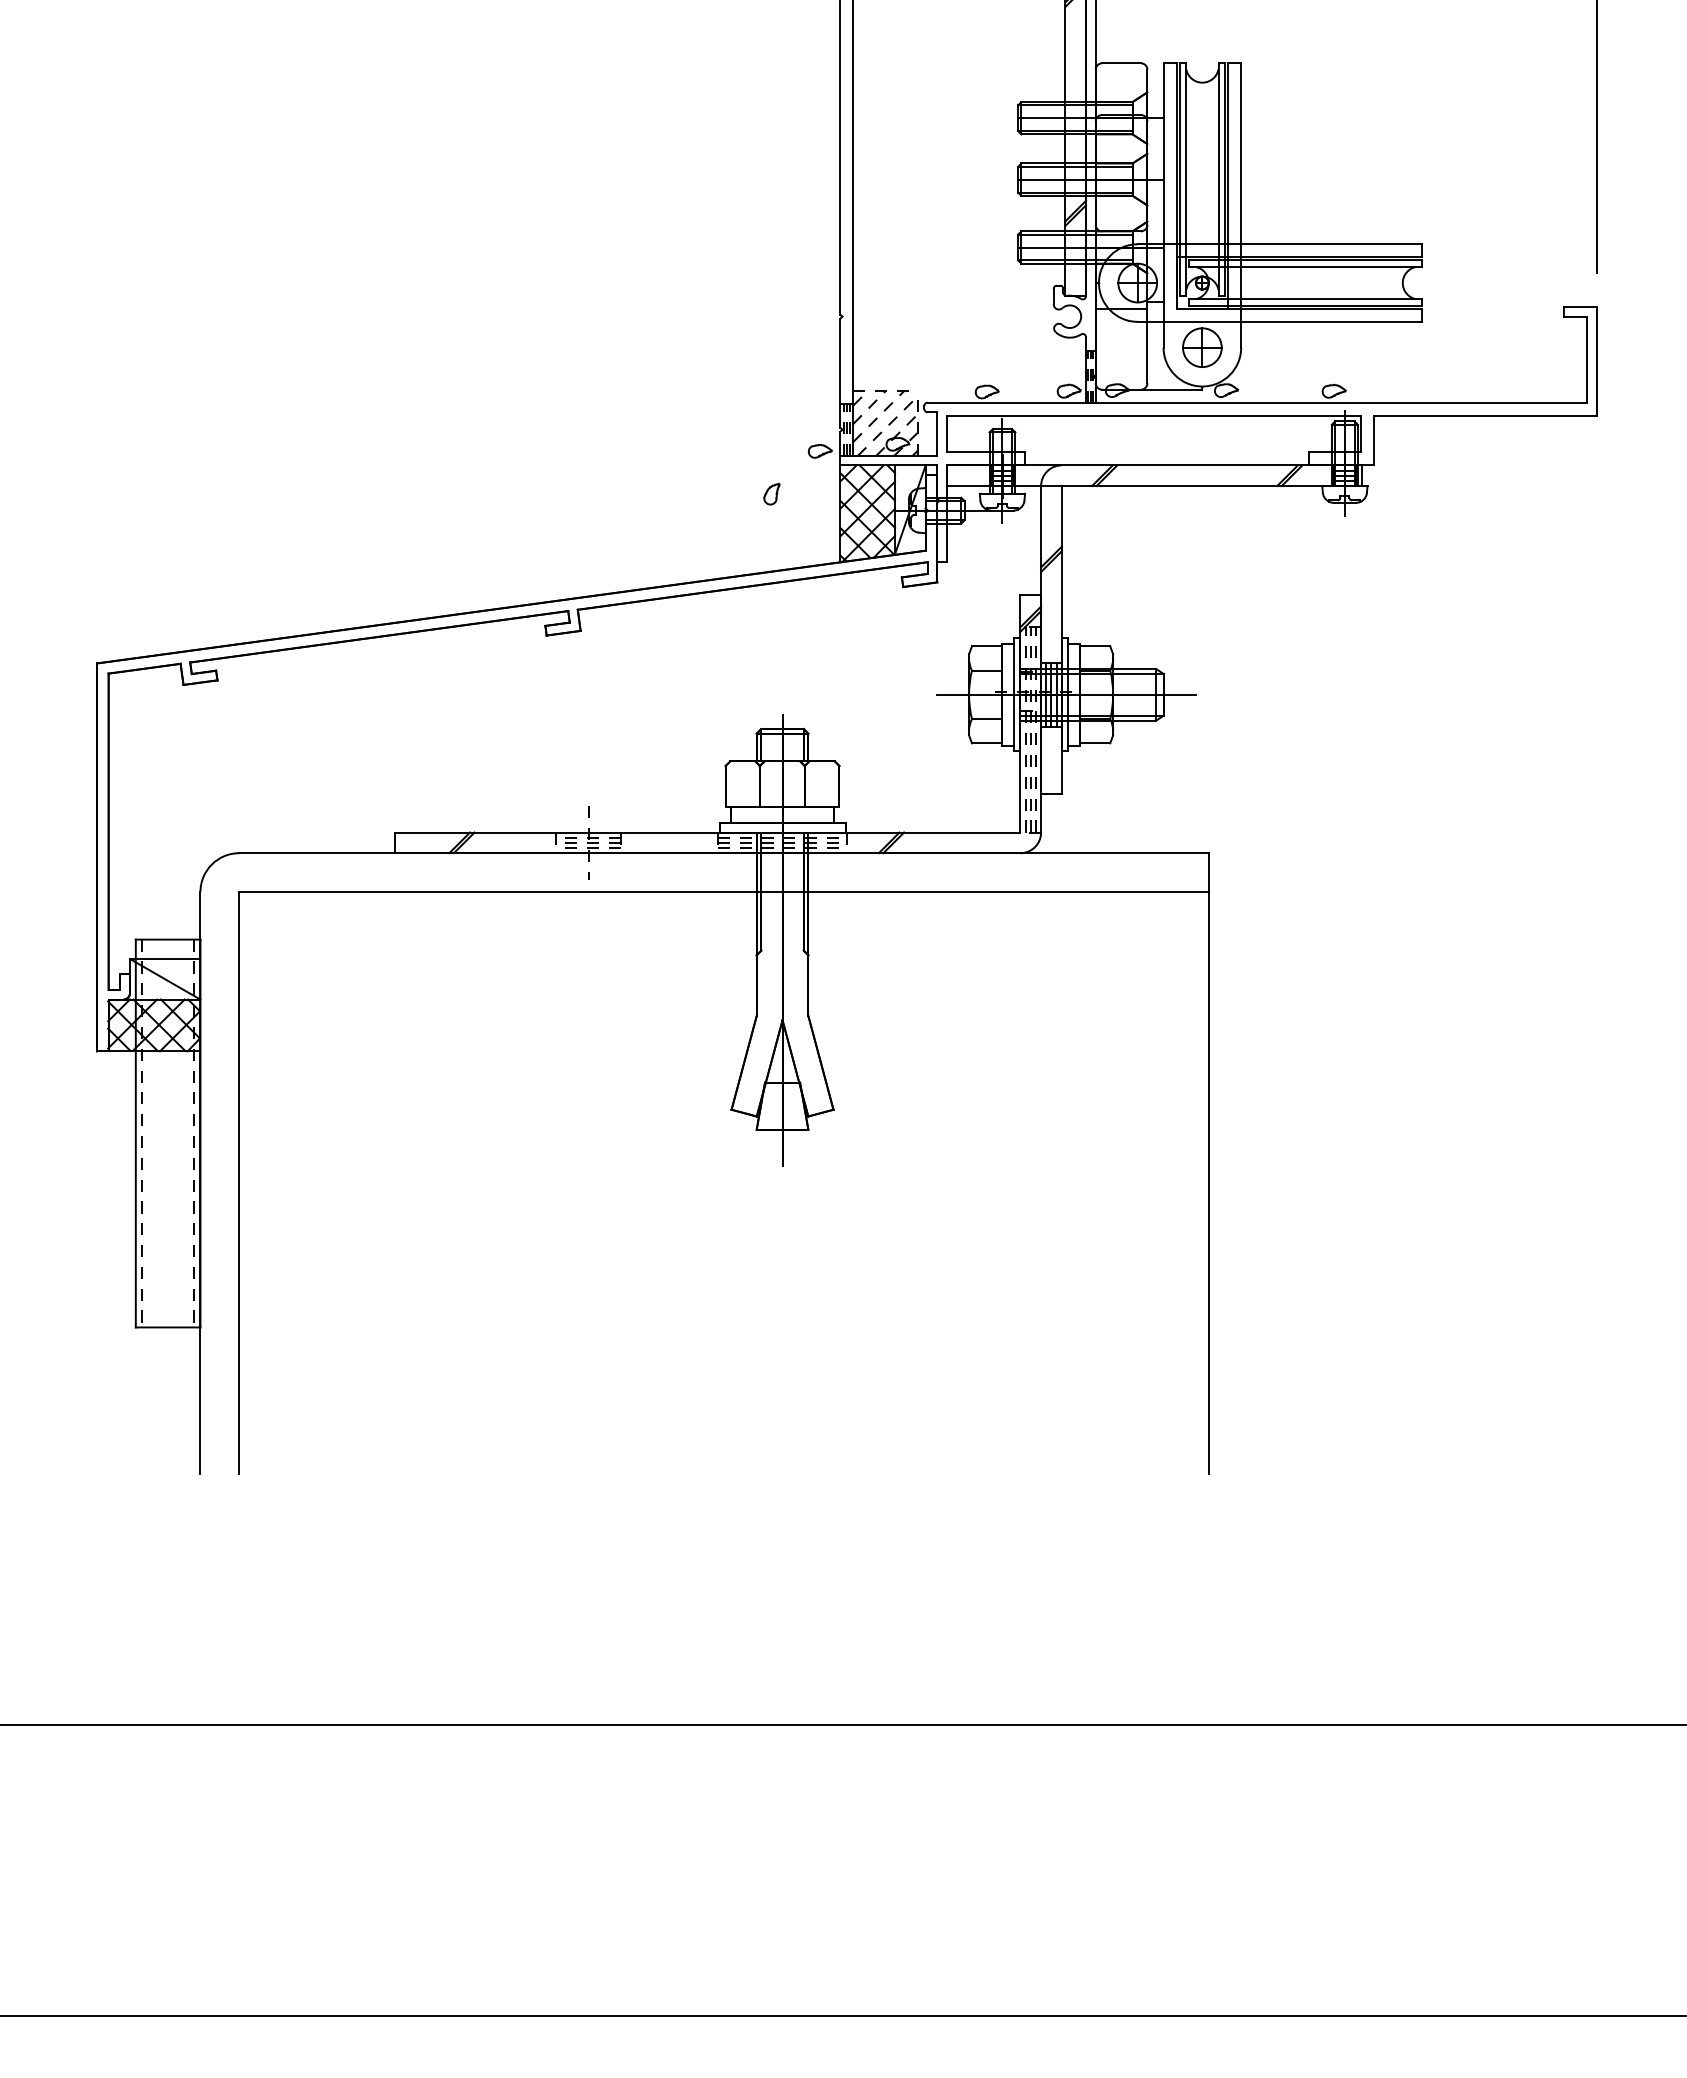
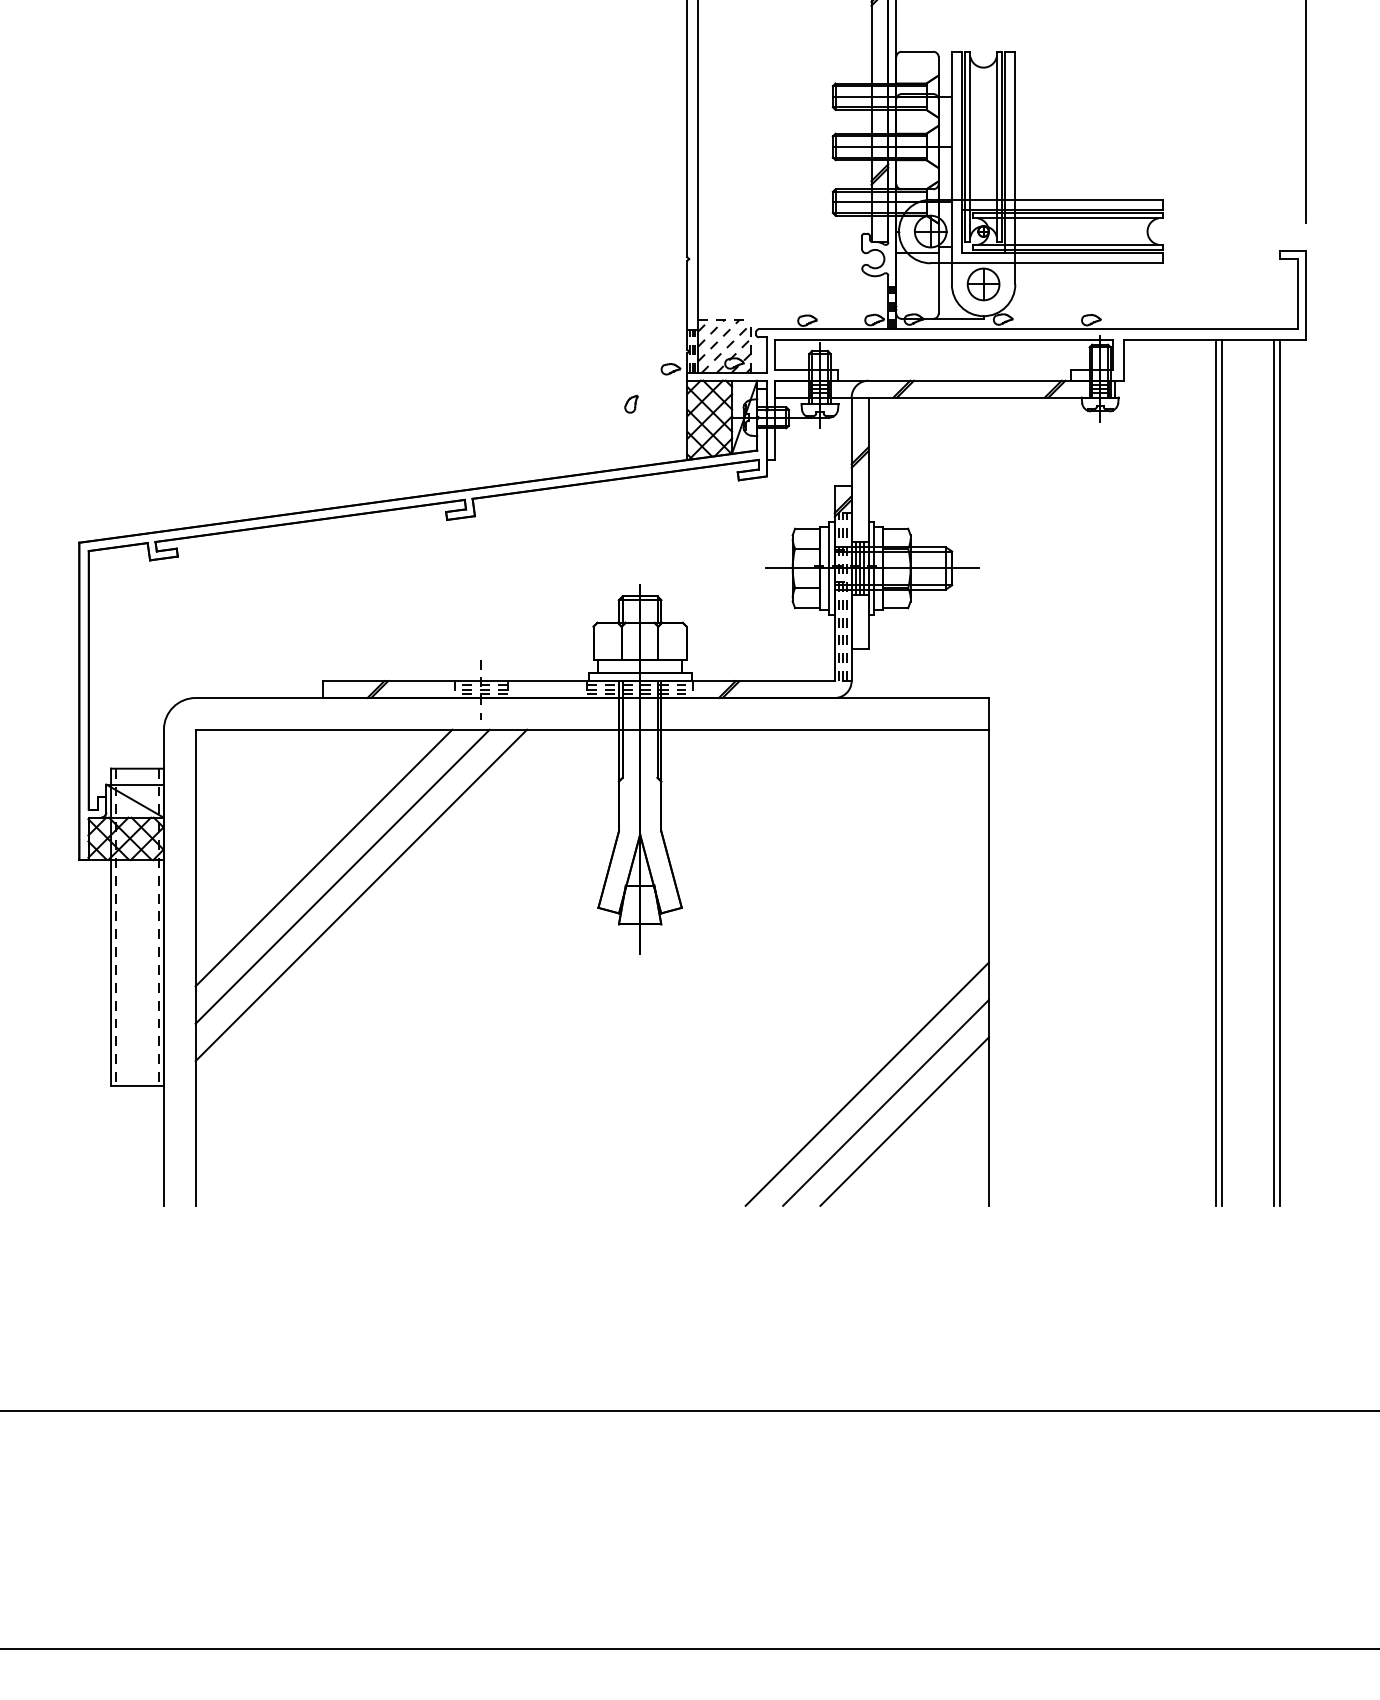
line: (1486, 944) -> (1216, 772), added
line: (1493, 944) -> (1221, 772), added
line: (1557, 944) -> (1274, 772), added
line: (1564, 944) -> (1279, 772), added
line: (395, 1048) -> (323, 857), added
line: (418, 1071) -> (342, 876), added
line: (441, 1094) -> (361, 895), added
line: (1059, 1325) -> (866, 1084), added
line: (1082, 1348) -> (885, 1103), added
line: (1105, 1371) -> (904, 1122), added

